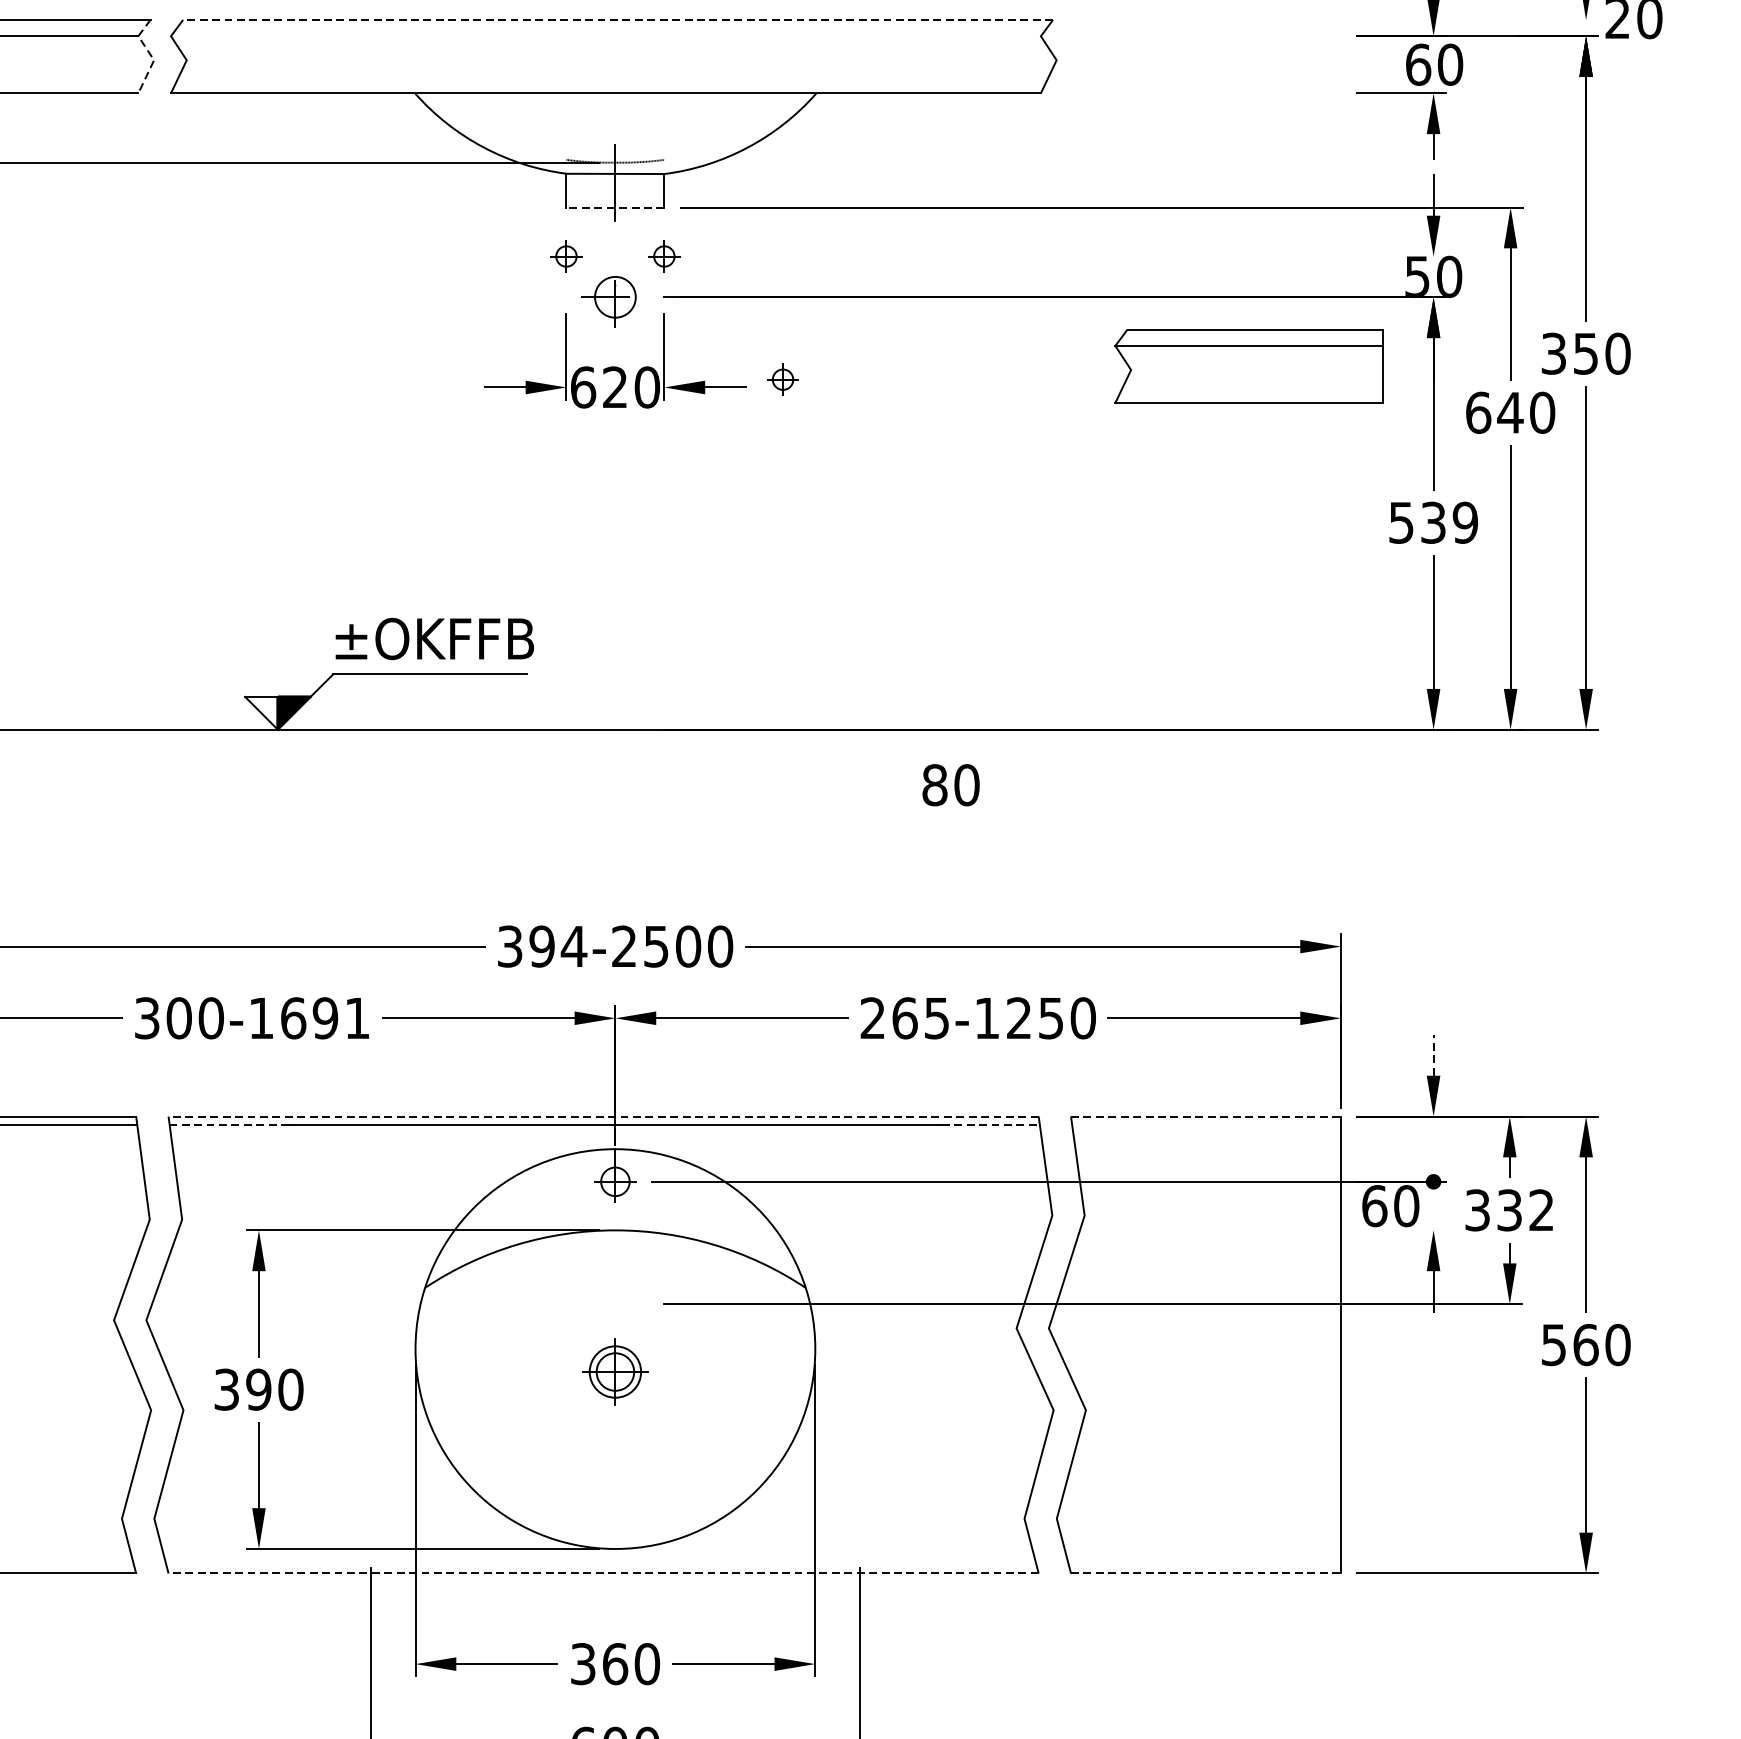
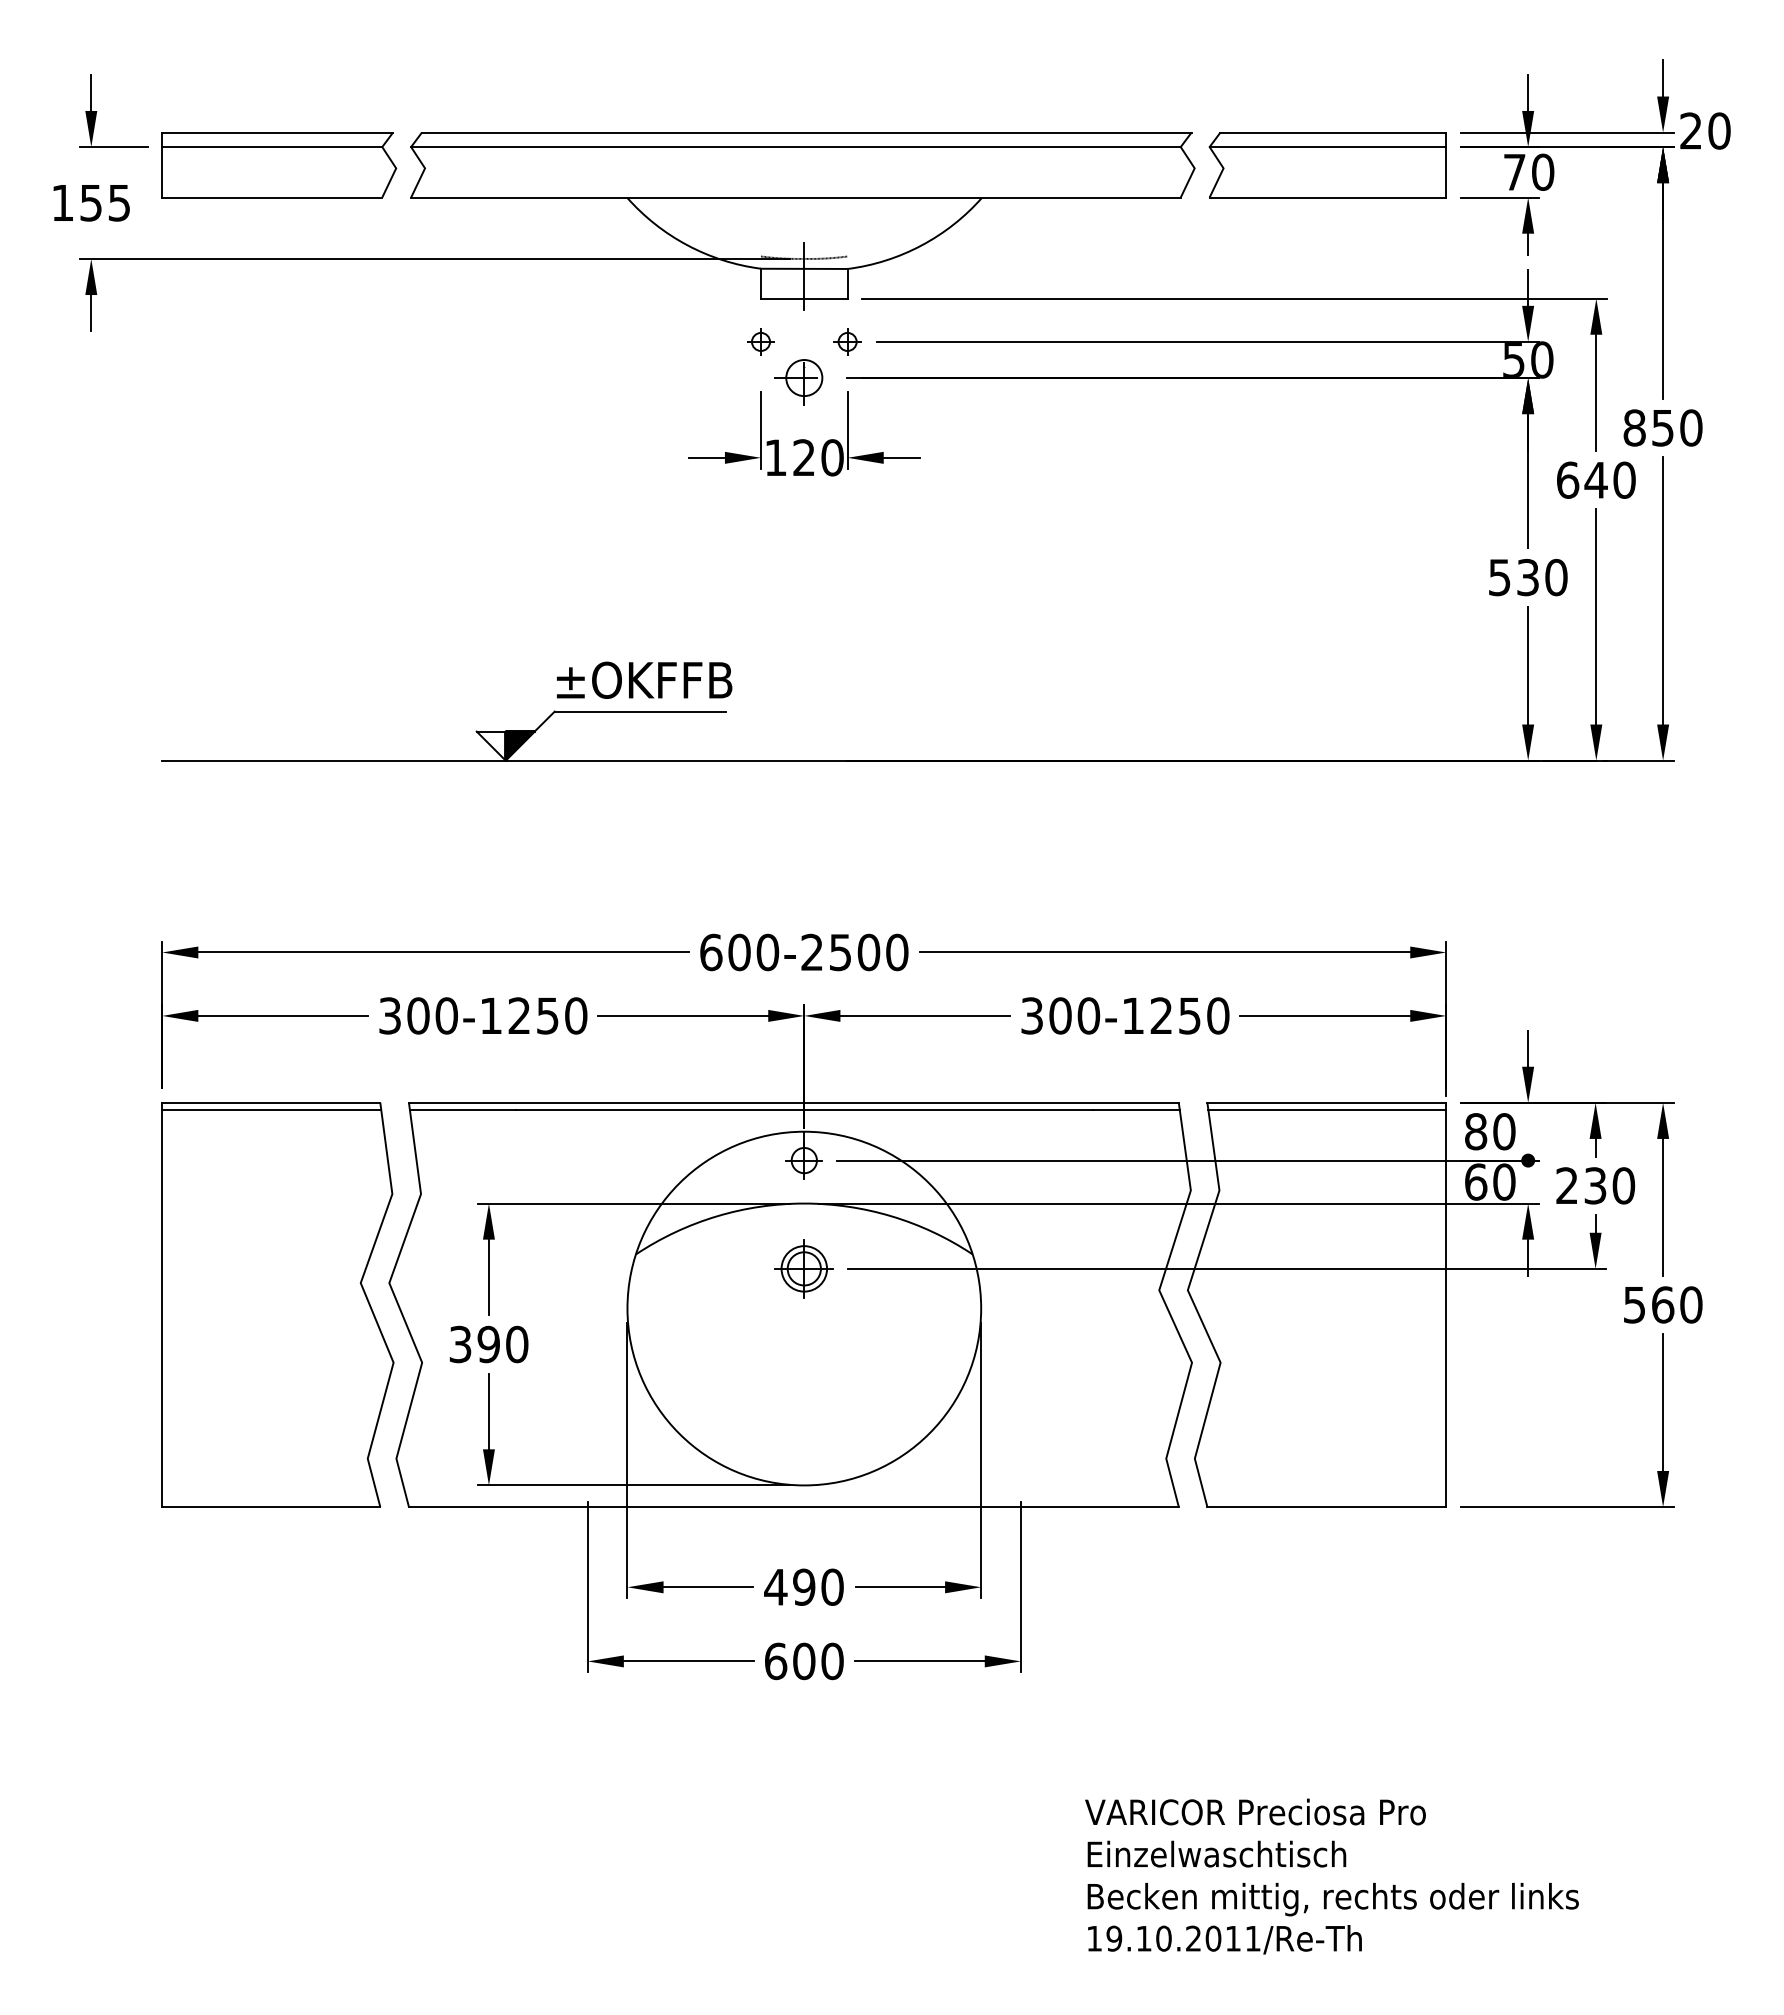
line: (617, 19) -> (806, 132), dashed -> solid
line: (1476, 19) -> (1566, 132), added
line: (605, 36) -> (795, 147), added
line: (149, 54) -> (392, 163), dashed -> solid
text: (1418, 63) -> (1514, 171), 60 -> 70
line: (614, 207) -> (803, 298), dashed -> solid
line: (1071, 255) -> (1207, 341), added
text: (1553, 353) -> (1634, 427), 350 -> 850
part: (1248, 366) -> (1327, 165), moved
part: (782, 379) -> (952, 450), removed
text: (583, 387) -> (776, 457), 620 -> 120
text: (1465, 522) -> (1556, 577), 539 -> 530
text: (951, 784) -> (1490, 1131), moved
text: (542, 946) -> (739, 952), 394-2500 -> 600-2500
text: (325, 1017) -> (547, 1015), 300-1691 -> 300-1250
text: (904, 1017) -> (1060, 1015), 265-1250 -> 300-1250
line: (1433, 1055) -> (1528, 1048), dashed -> solid
line: (603, 1116) -> (793, 1102), dashed -> solid
line: (1206, 1116) -> (1327, 1102), dashed -> solid
line: (229, 1125) -> (462, 1110), dashed -> solid
line: (990, 1125) -> (1136, 1110), dashed -> solid
line: (1206, 1125) -> (1327, 1110), added
text: (1509, 1209) -> (1595, 1185), 332 -> 230
line: (1038, 1230) -> (1178, 1203), added
part: (614, 1371) -> (803, 1268), moved
line: (603, 1573) -> (793, 1507), dashed -> solid
line: (1206, 1573) -> (1327, 1507), dashed -> solid
text: (598, 1663) -> (789, 1586), 360 -> 490

